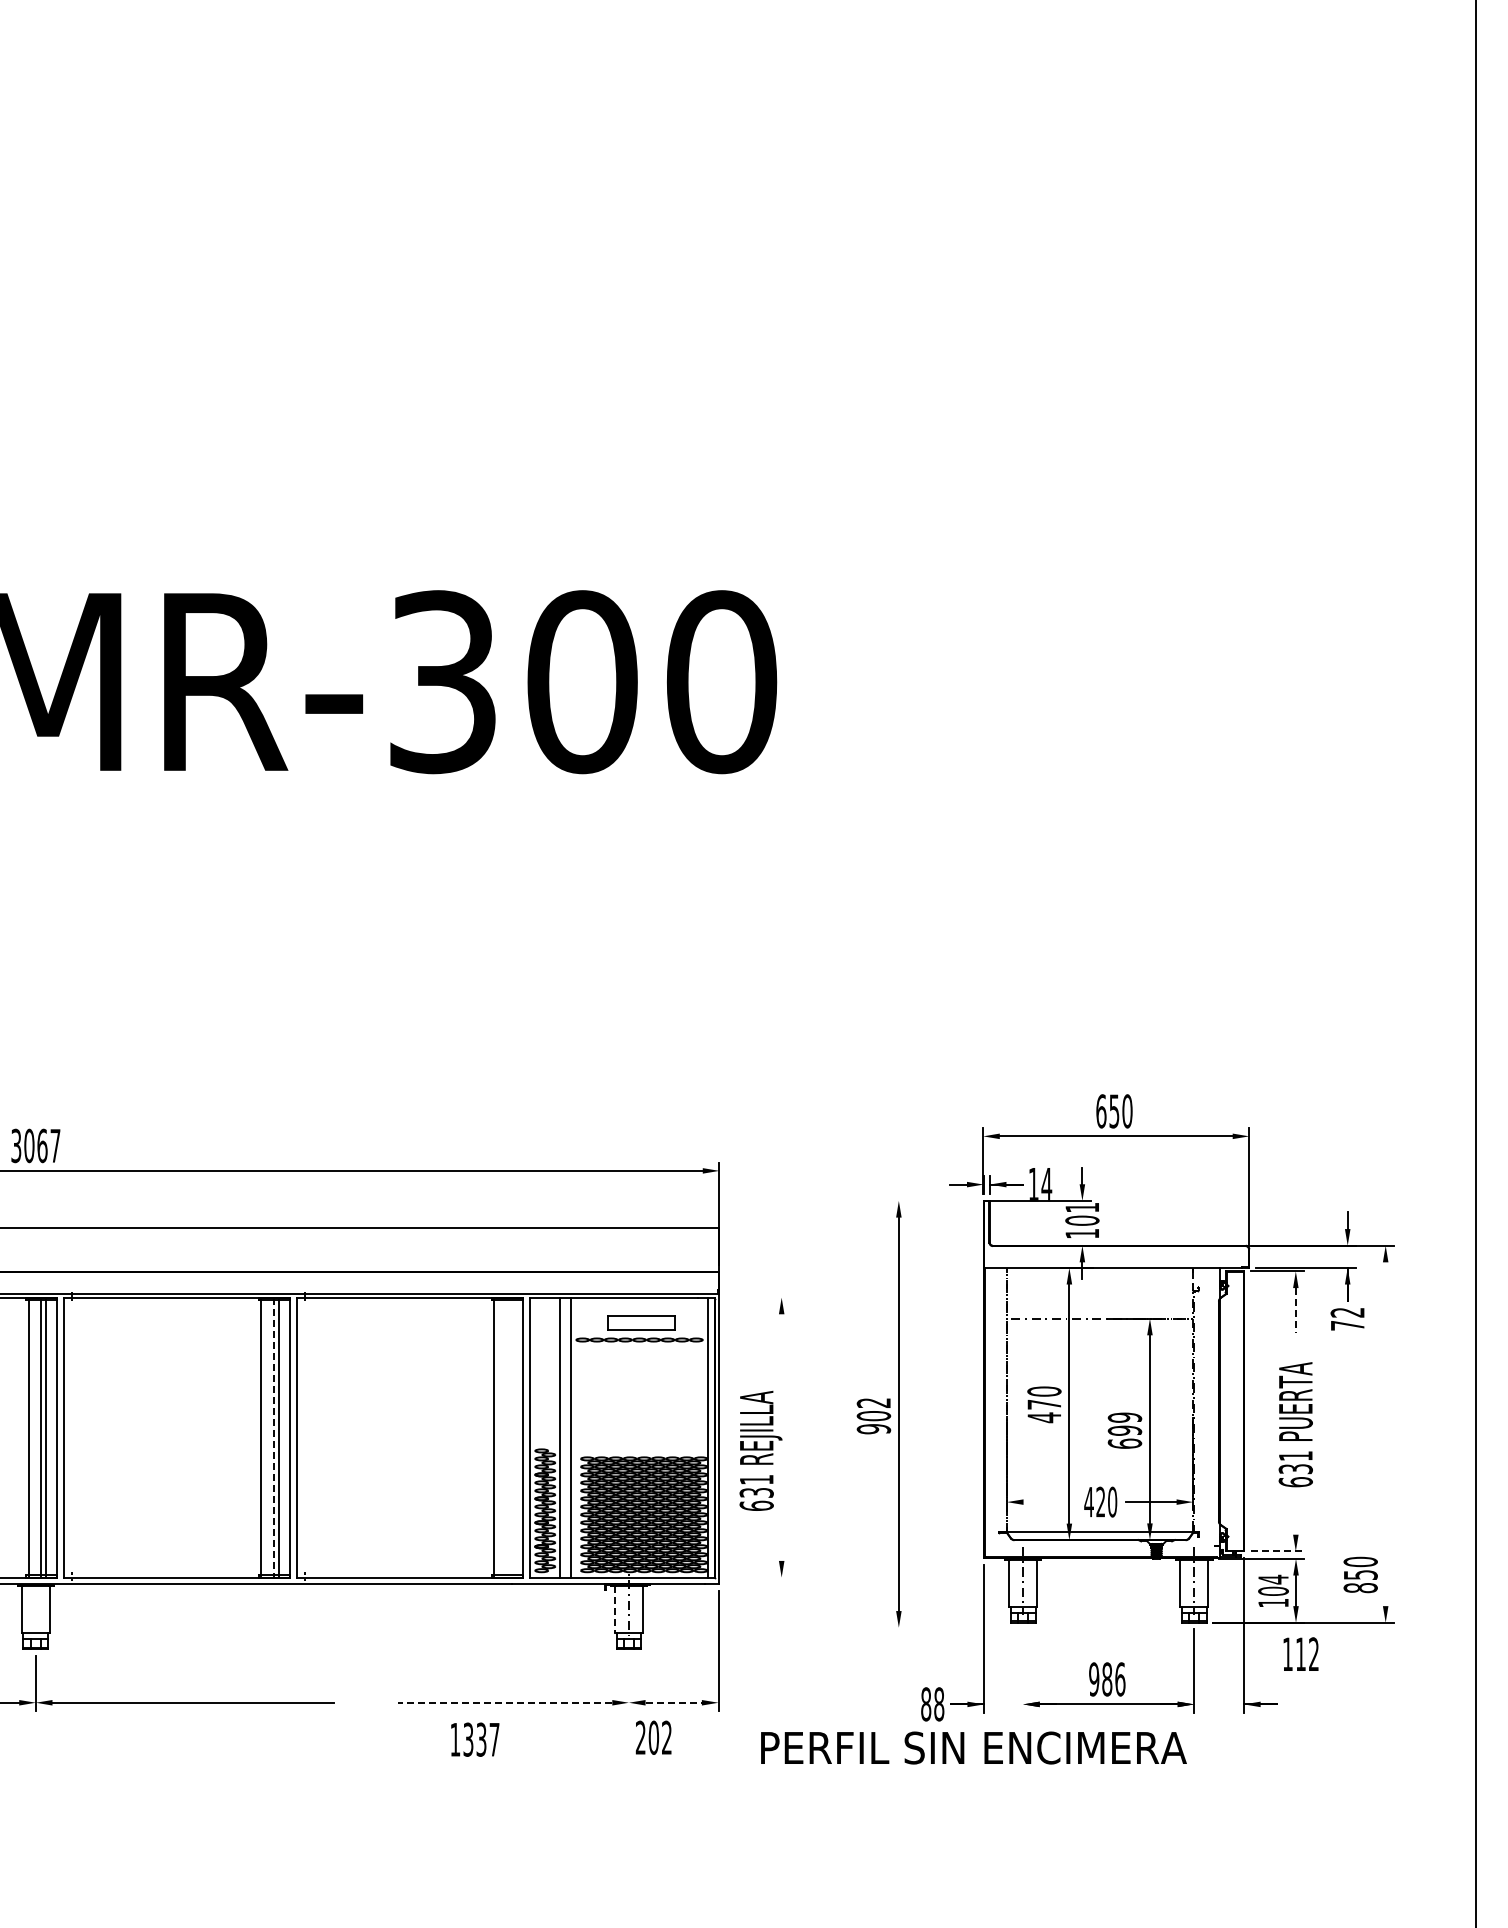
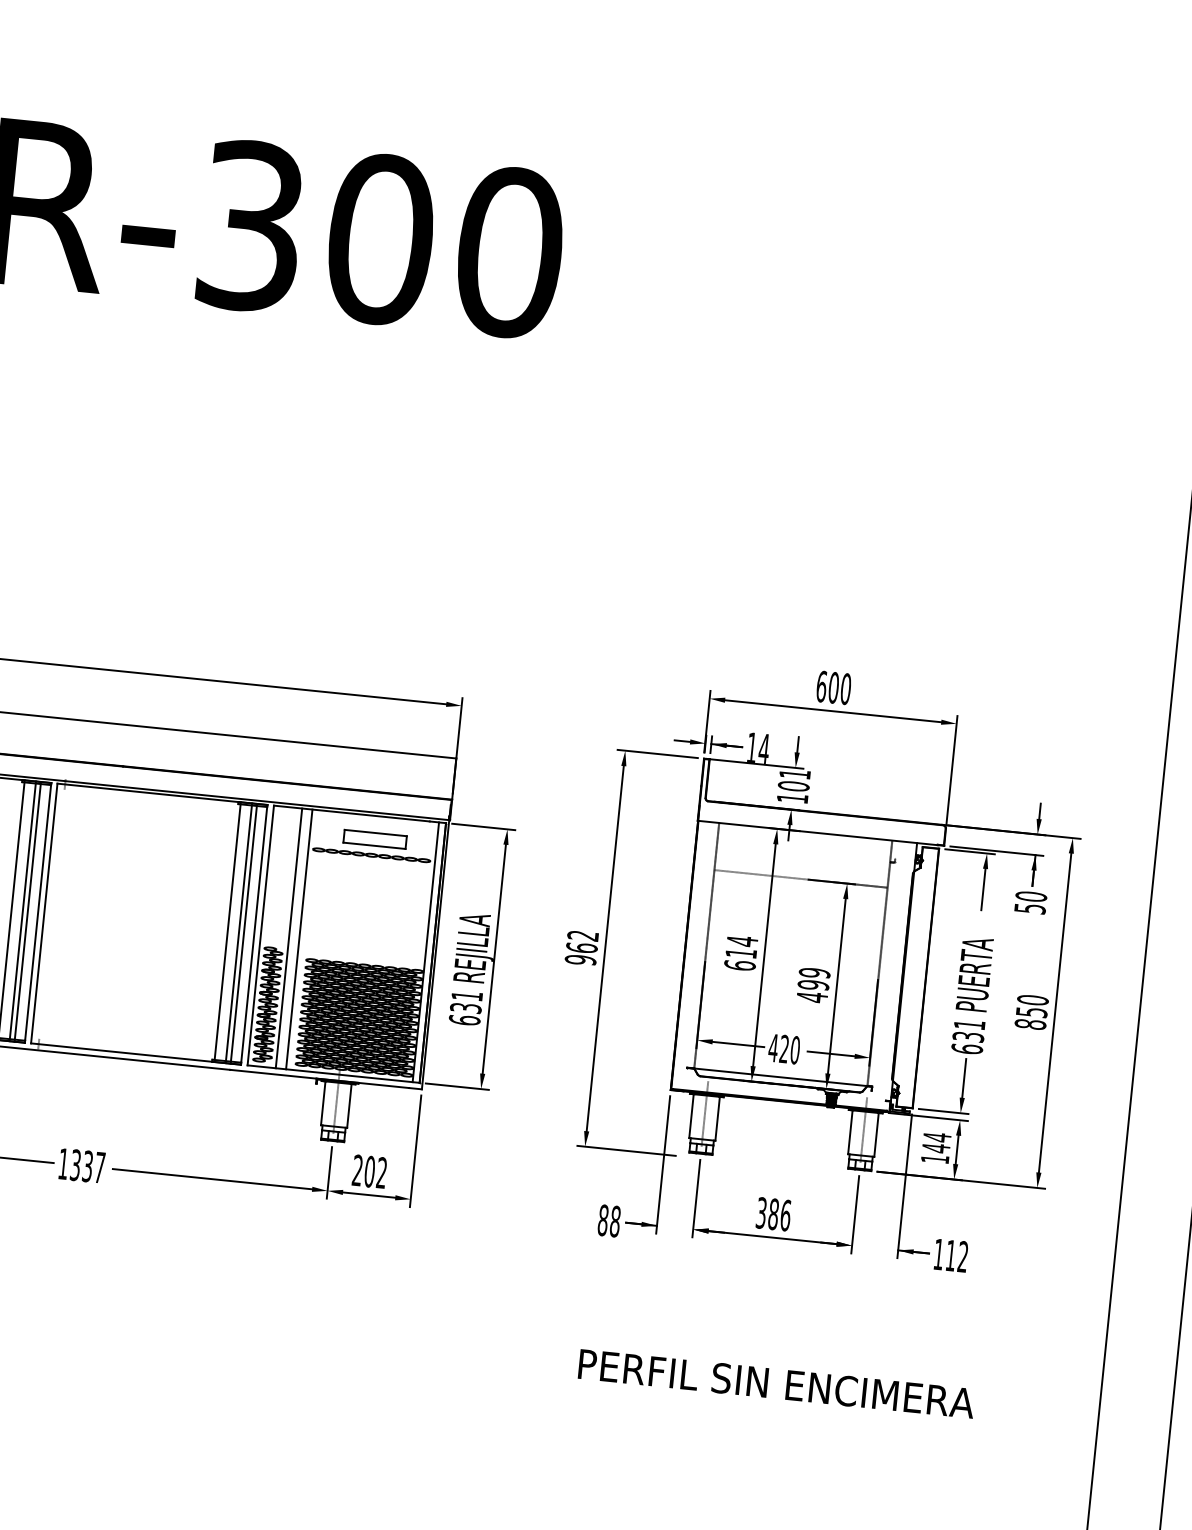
text: (1114, 1111) -> (833, 688), 650 -> 600
line: (933, 1200) -> (657, 753), added
line: (756, 1297) -> (484, 826), added
line: (1295, 1310) -> (983, 889), dashed -> solid
text: (1347, 1318) -> (1030, 902), 72 -> 50
text: (1044, 1404) -> (741, 953), 470 -> 614
text: (873, 1415) -> (581, 947), 902 -> 962
line: (1385, 1434) -> (1054, 1013), added
line: (273, 1437) -> (22, 911), dashed -> solid
line: (506, 1437) -> (238, 933), added
line: (511, 1437) -> (243, 933), added
line: (781, 1437) -> (494, 959), added
text: (1124, 1443) -> (811, 997), 699 -> 499
line: (1051, 1502) -> (738, 1044), added
line: (1295, 1513) -> (963, 1078), added
line: (1277, 1551) -> (943, 1111), dashed -> solid
text: (1360, 1574) -> (1031, 1011), moved
line: (756, 1577) -> (457, 1086), added
text: (1273, 1591) -> (936, 1148), 104 -> 144
line: (614, 1609) -> (322, 1102), dashed -> solid
line: (943, 1627) -> (626, 1150), added
text: (1300, 1653) -> (950, 1254), moved
line: (1023, 1670) -> (696, 1198), added
text: (1094, 1679) -> (761, 1213), 986 -> 386
line: (628, 1683) -> (329, 1172), added
line: (504, 1702) -> (212, 1178), dashed -> solid
line: (674, 1702) -> (369, 1194), dashed -> solid
text: (653, 1737) -> (369, 1171), moved
text: (475, 1739) -> (82, 1165), moved
text: (973, 1747) -> (776, 1383), moved

